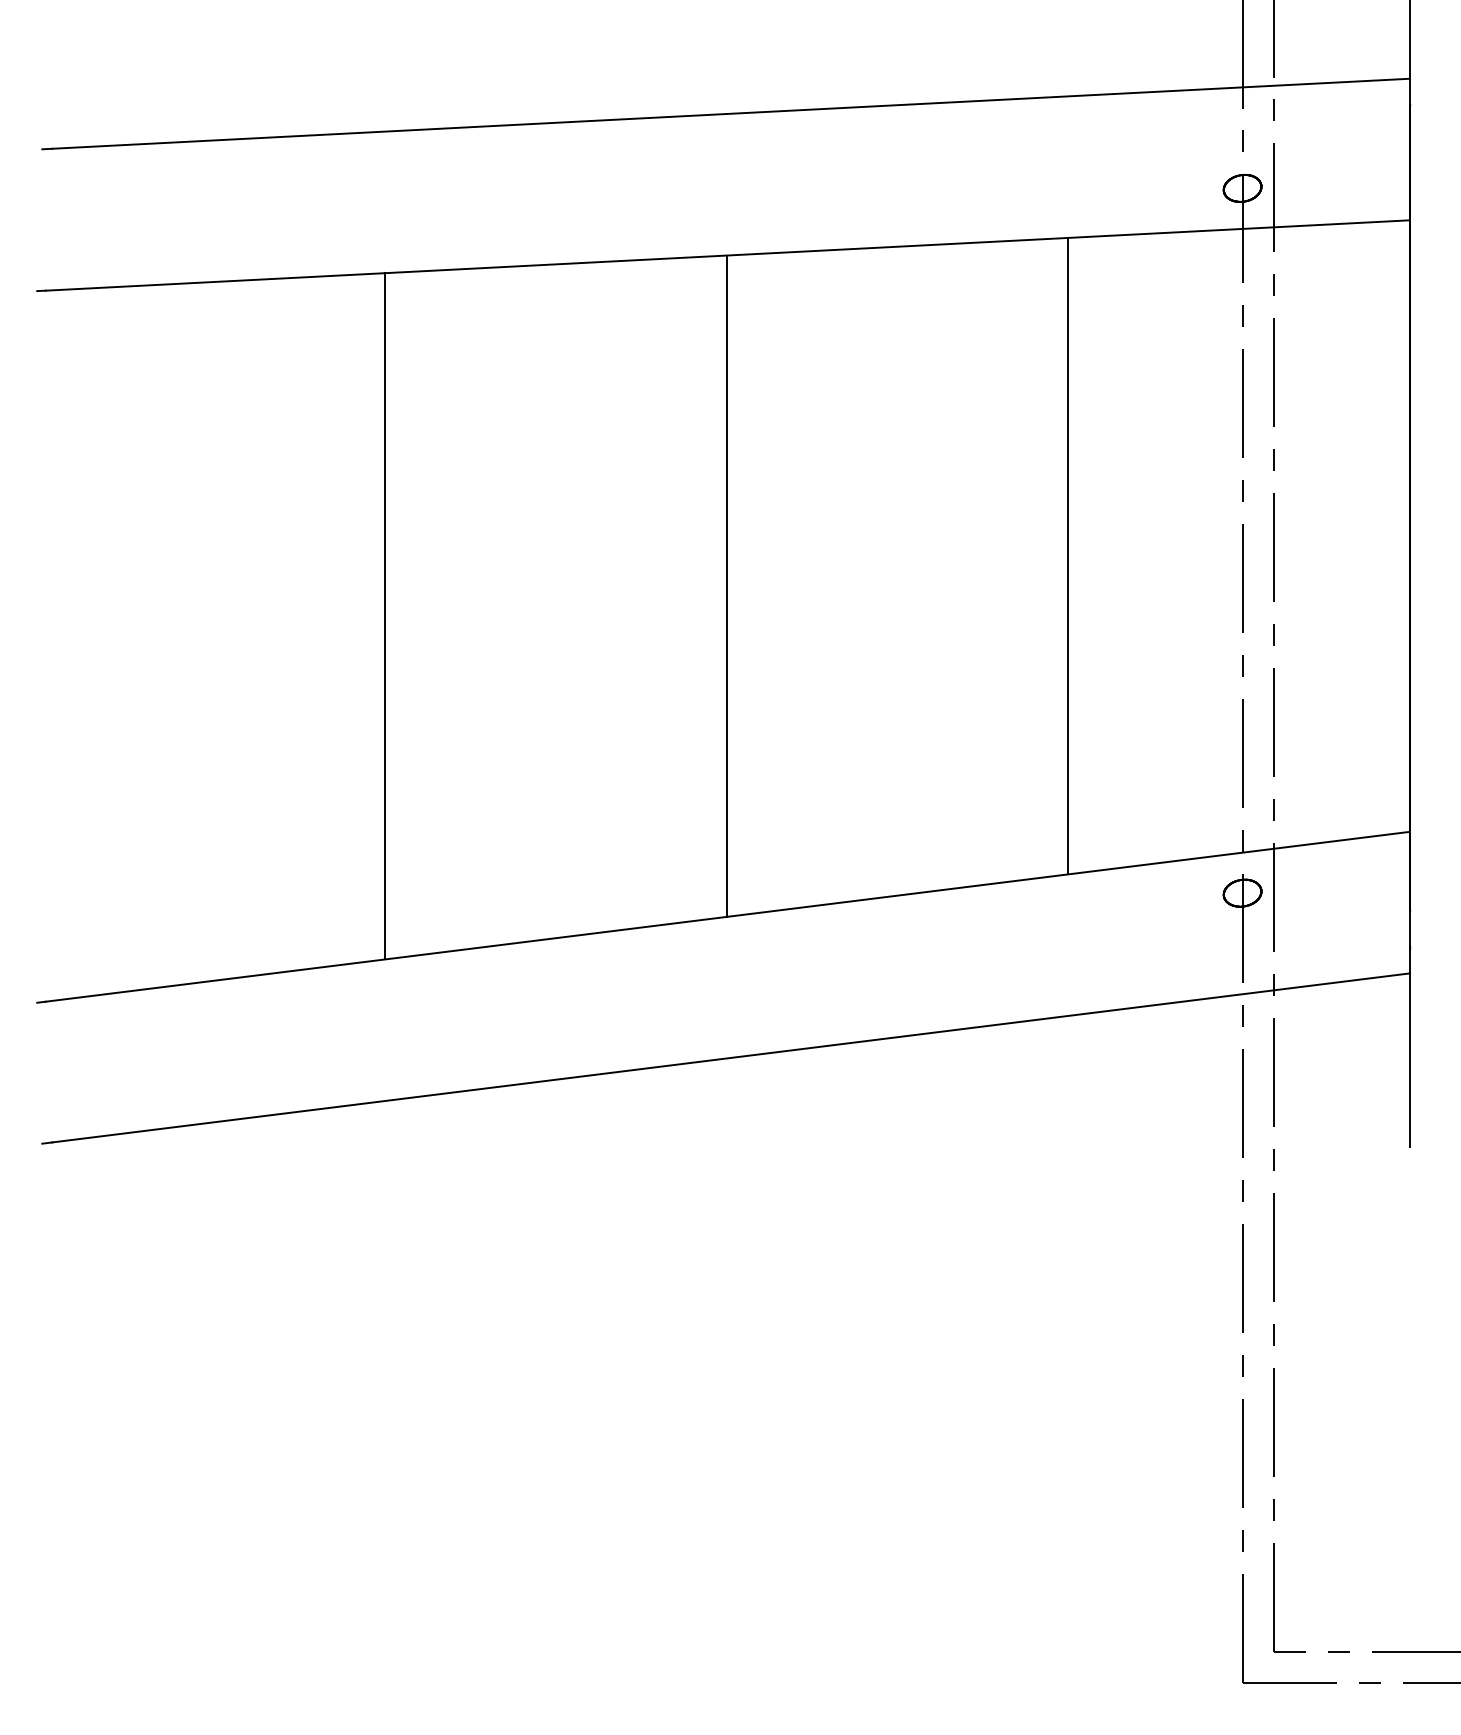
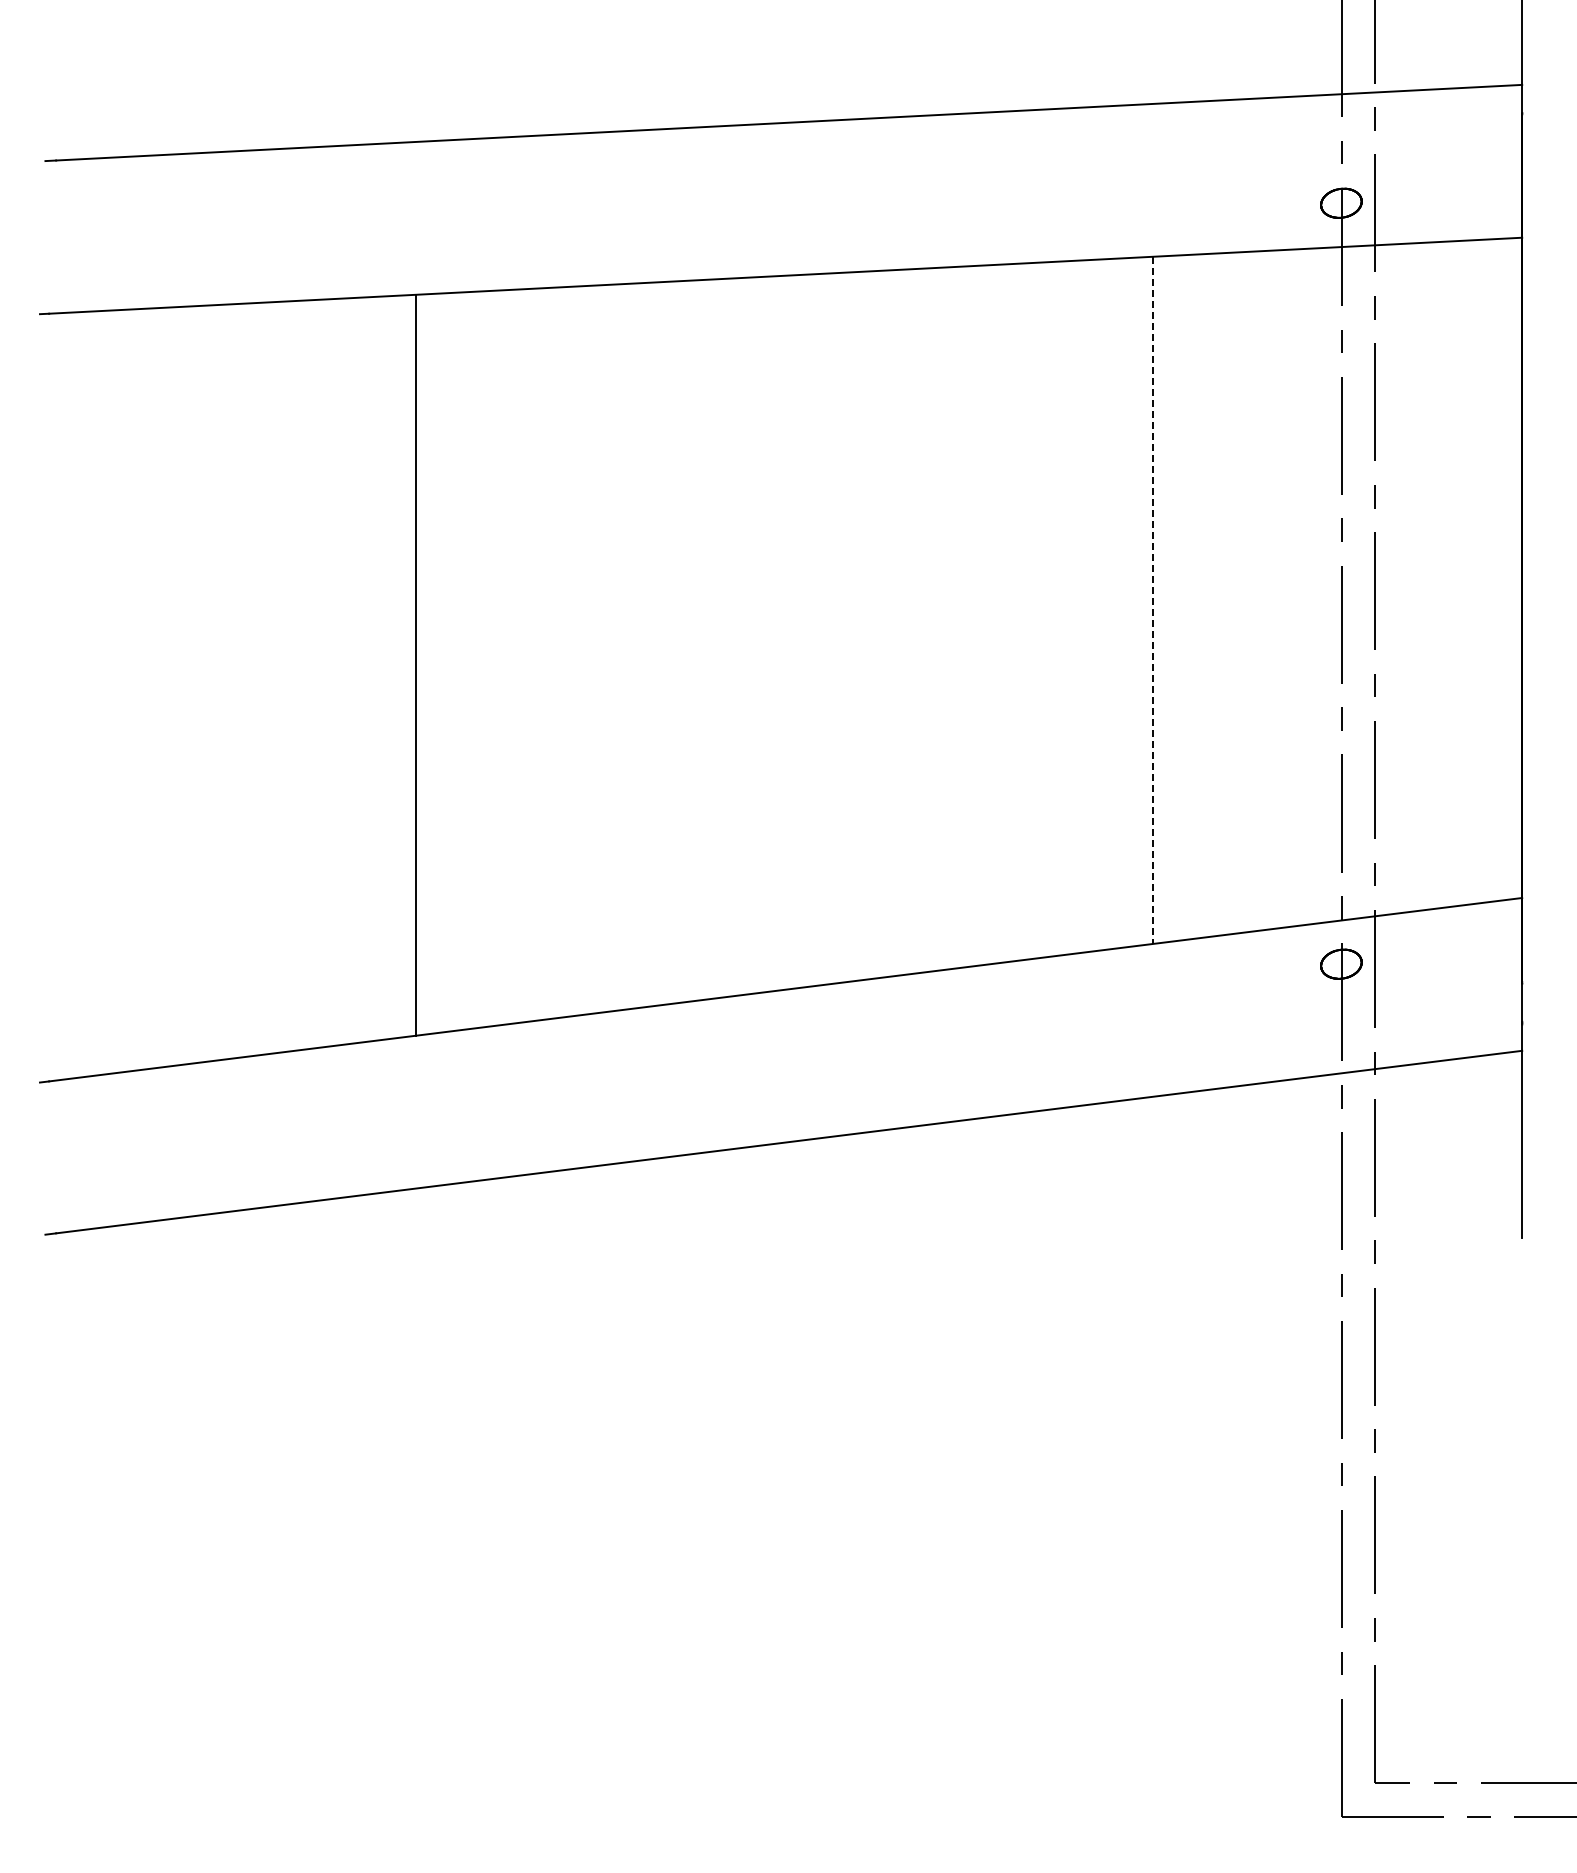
line: (1068, 556) -> (1153, 600), solid -> dashed
line: (726, 585) -> (784, 632), removed

